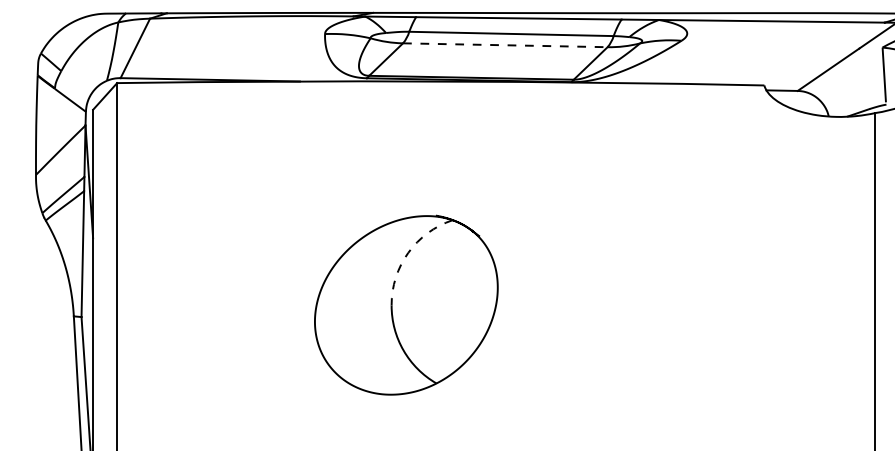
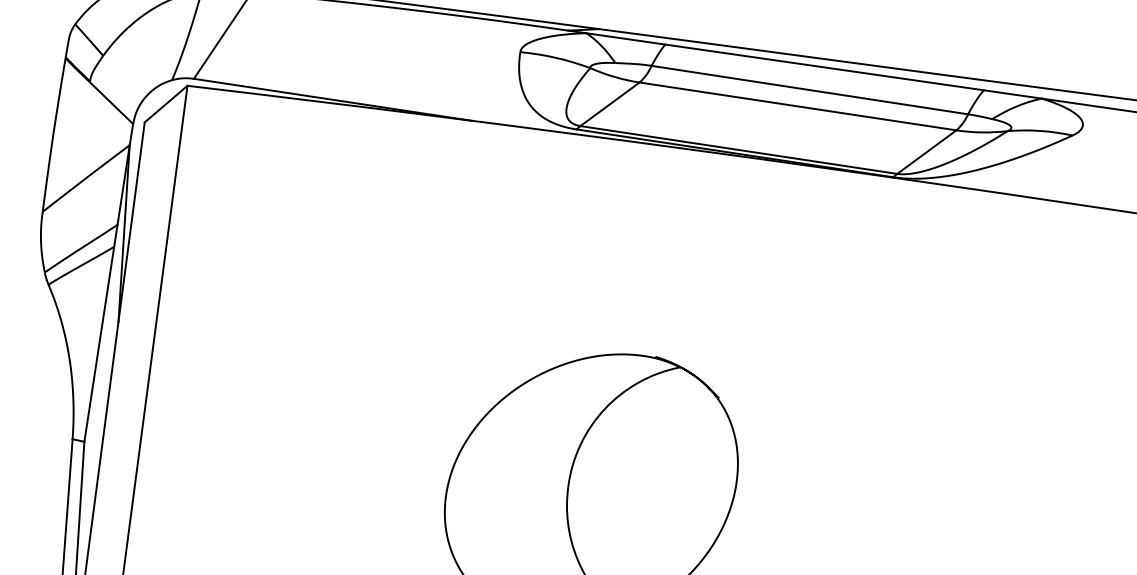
line: (505, 45) -> (798, 106), dashed -> solid
arc: (408, 252) -> (605, 408), dashed -> solid

